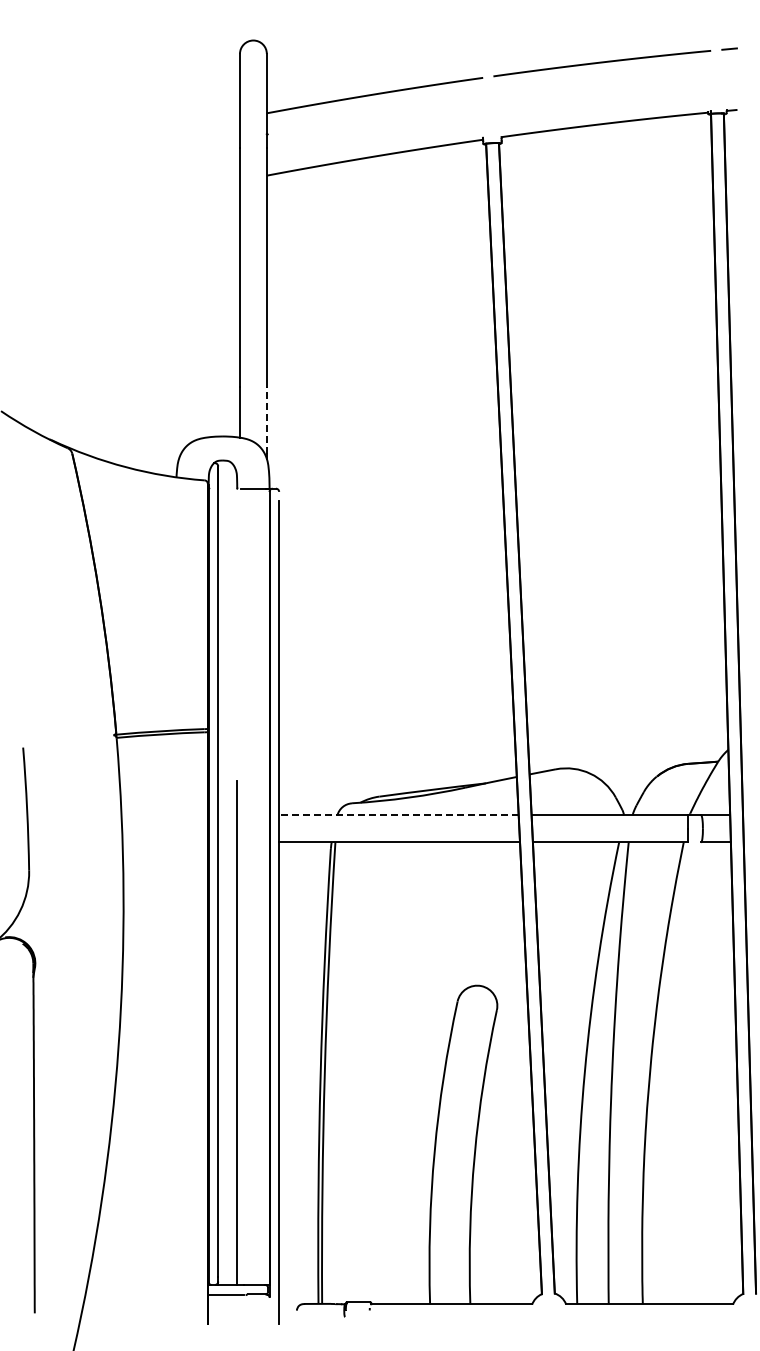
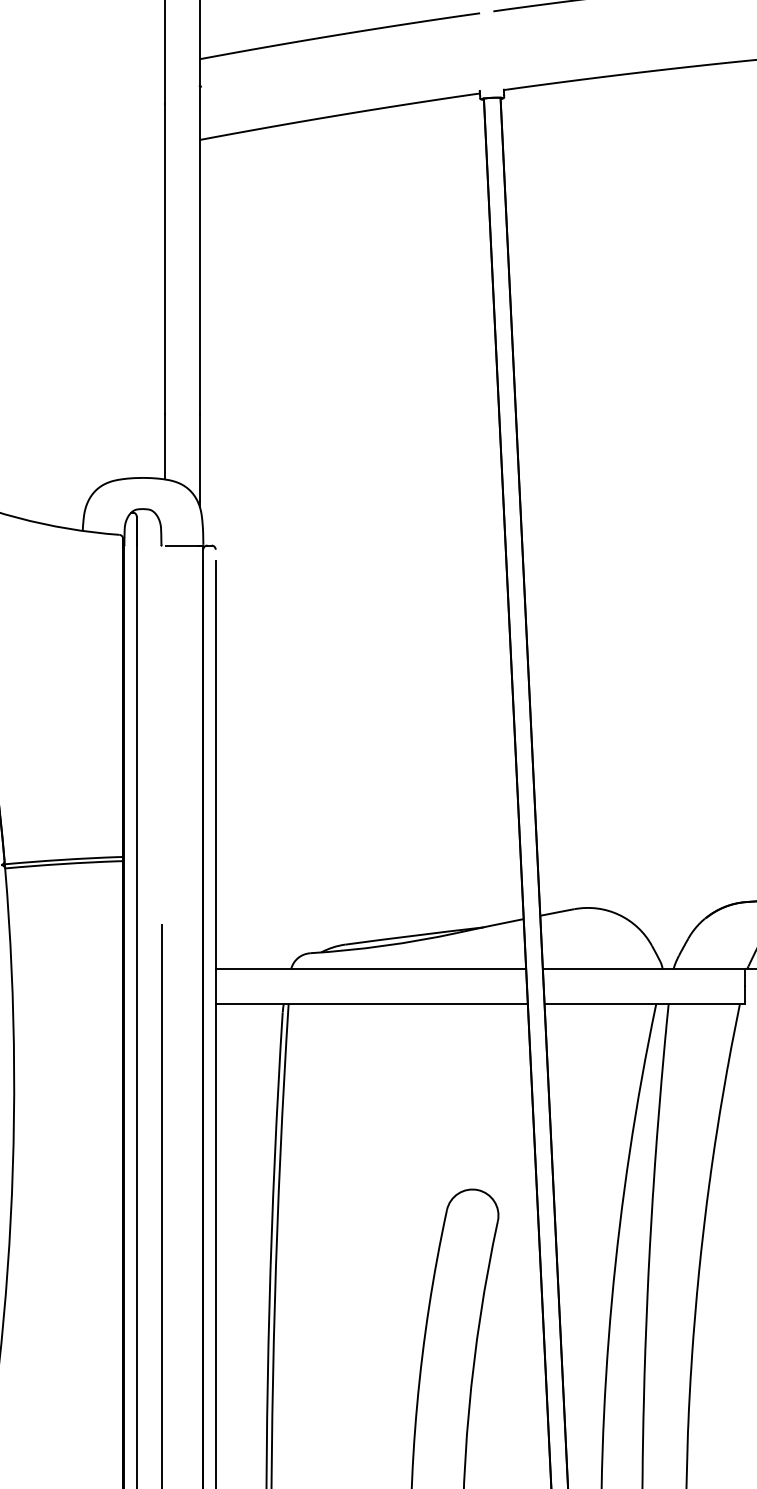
line: (266, 420) -> (199, 457), dashed -> solid
line: (398, 815) -> (370, 969), dashed -> solid

